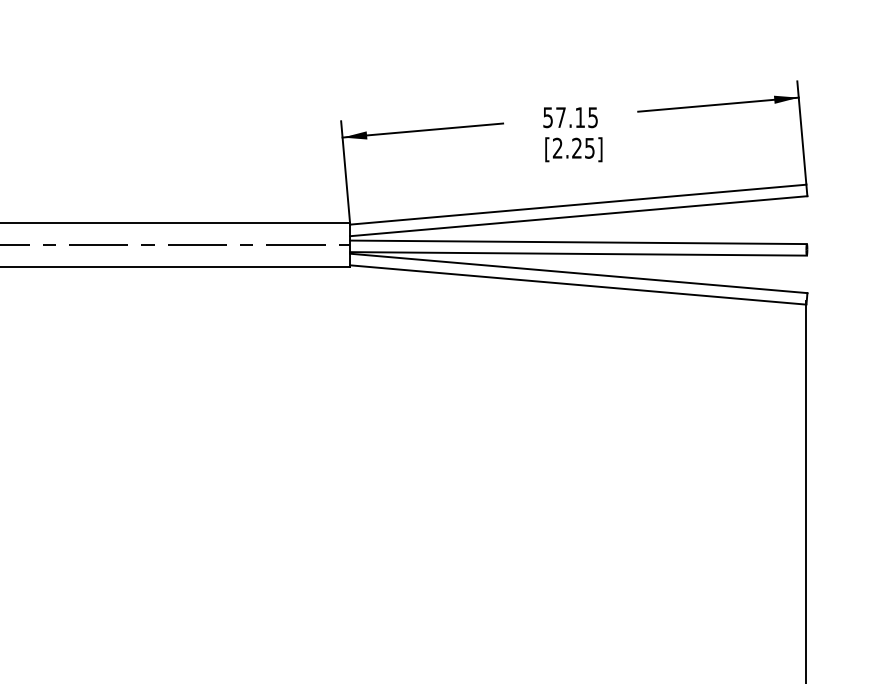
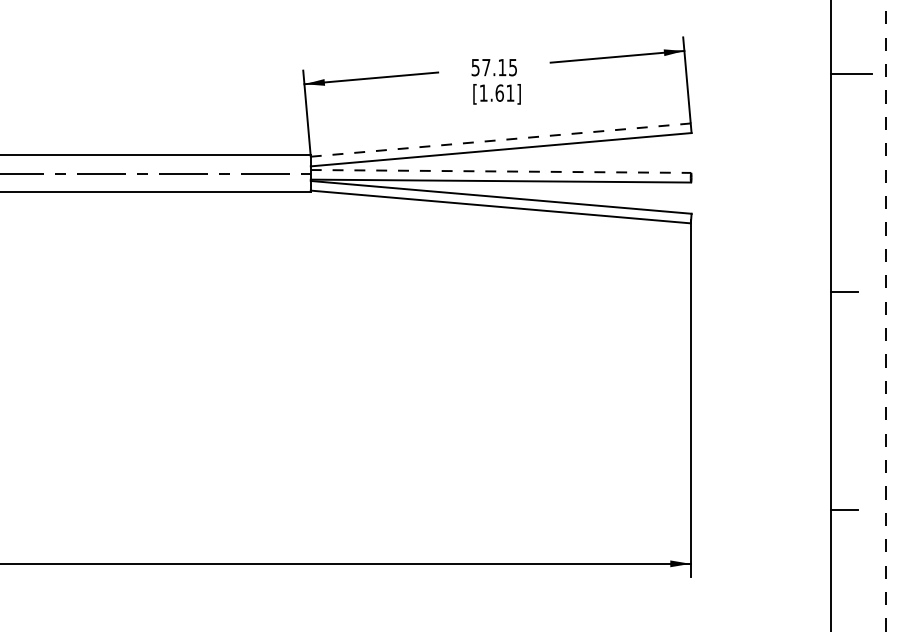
text: (573, 147) -> (496, 92), [2.25] -> [1.61]
line: (577, 205) -> (500, 140), solid -> dashed
line: (579, 242) -> (501, 171), solid -> dashed

